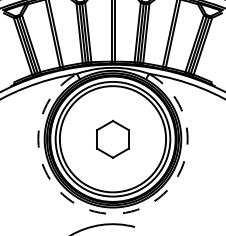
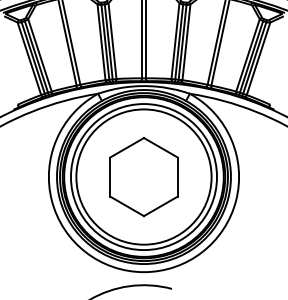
part: (112, 139) -> (143, 177), size x1.67
arc: (112, 214) -> (143, 272), dashed -> solid

